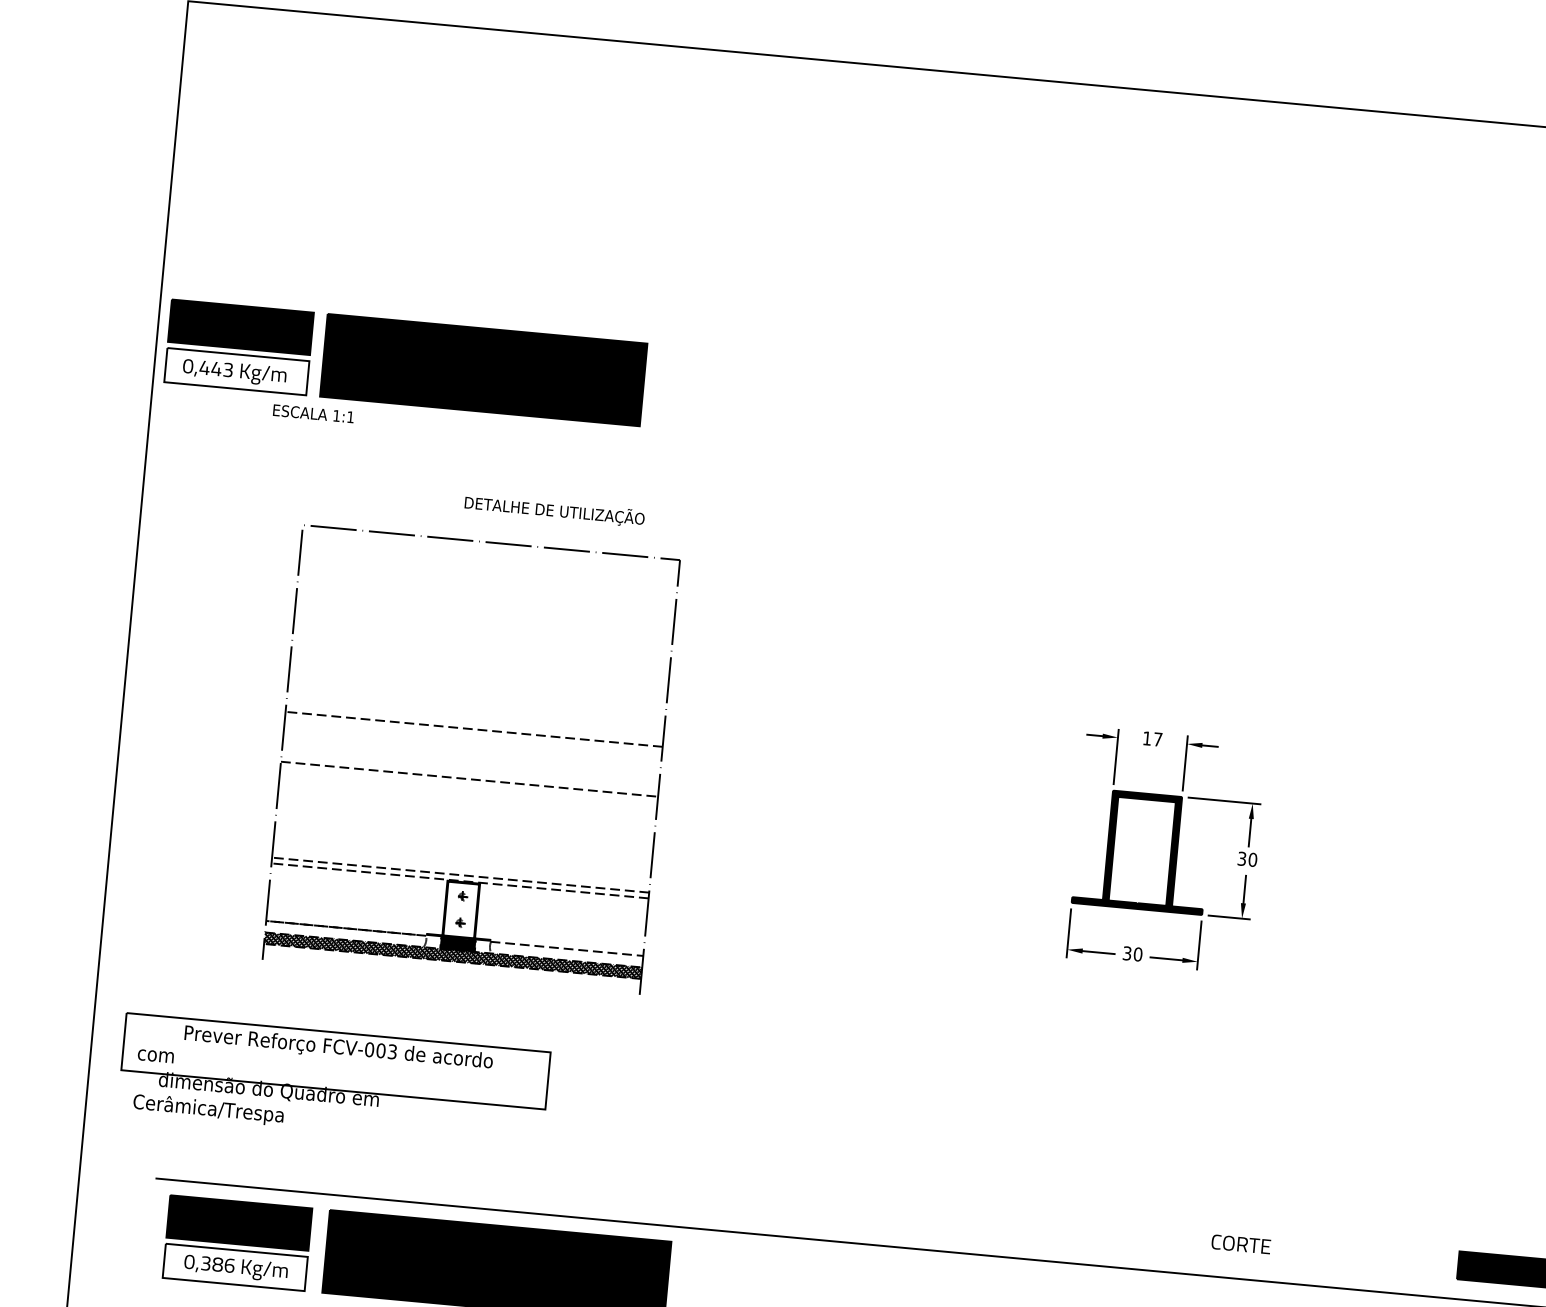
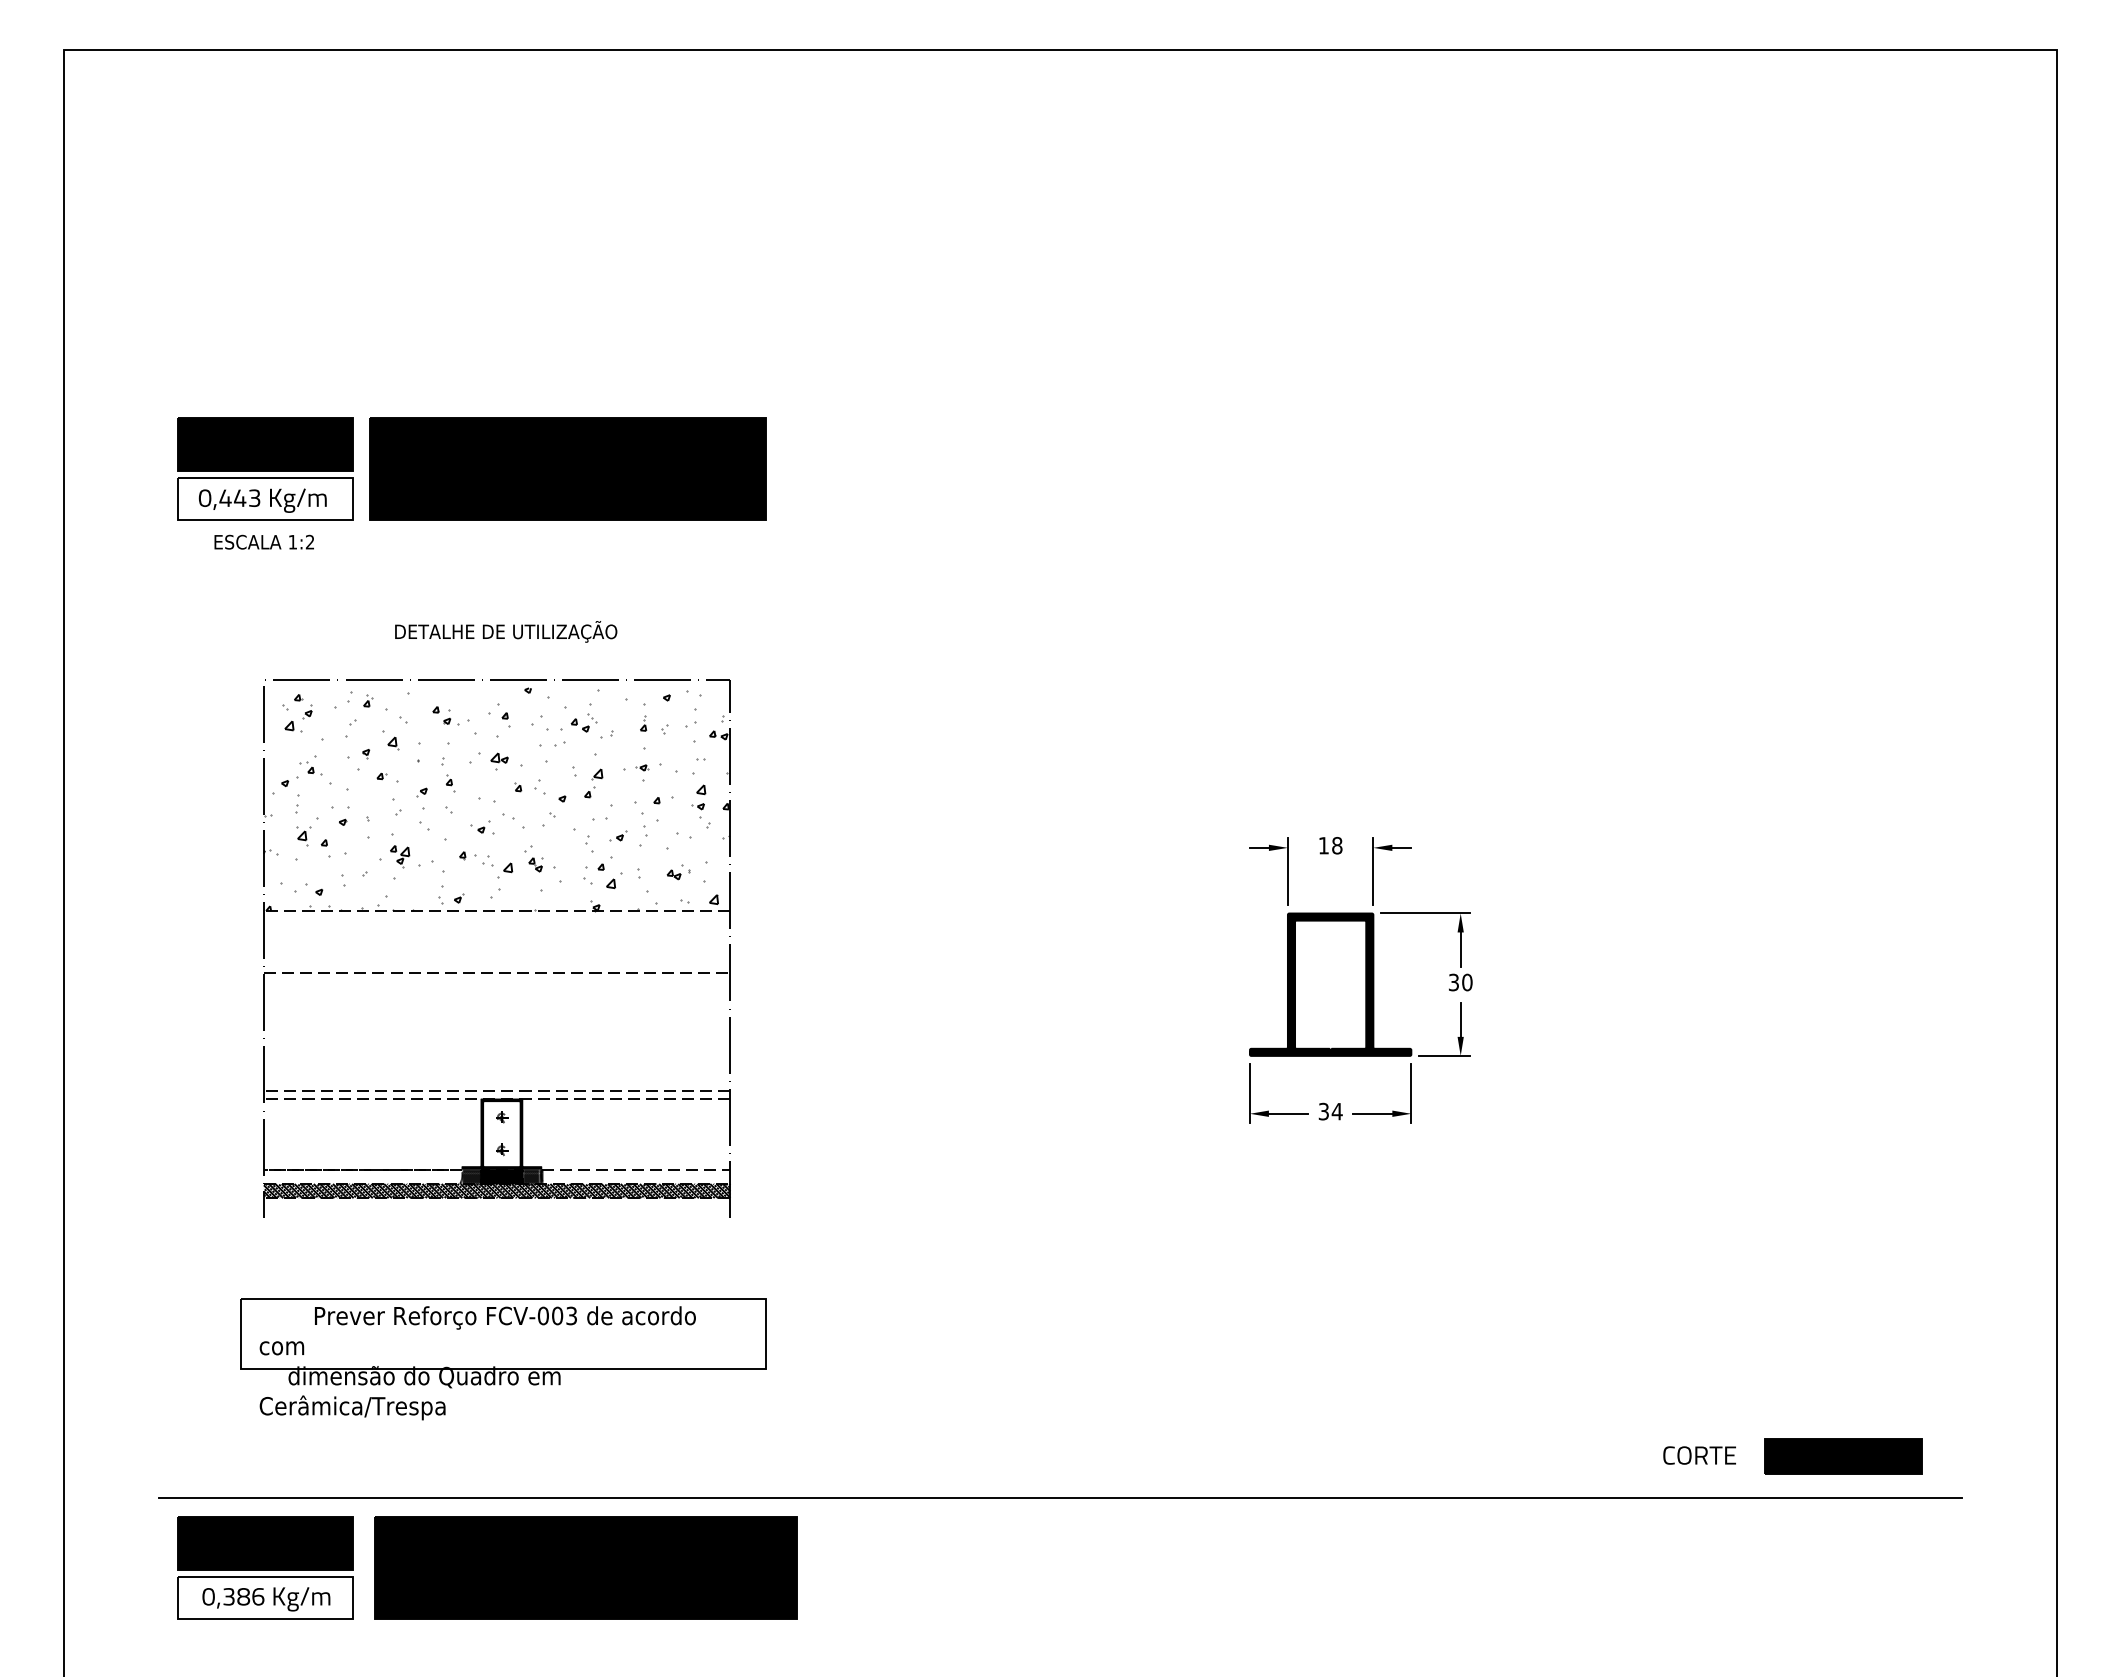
part: (405, 362) -> (471, 468), moved
text: (350, 416) -> (309, 541), 1:1 -> 1:2
text: (555, 510) -> (506, 631), moved
hatch: (481, 639) -> (495, 799), added
text: (1158, 739) -> (1337, 845), 17 -> 18
hatch: (433, 941) -> (471, 1176), added
hatch: (482, 946) -> (532, 1176), added
text: (1137, 954) -> (1336, 1111), 30 -> 34
part: (334, 1081) -> (503, 1359), moved
text: (1241, 1244) -> (1699, 1455), moved

